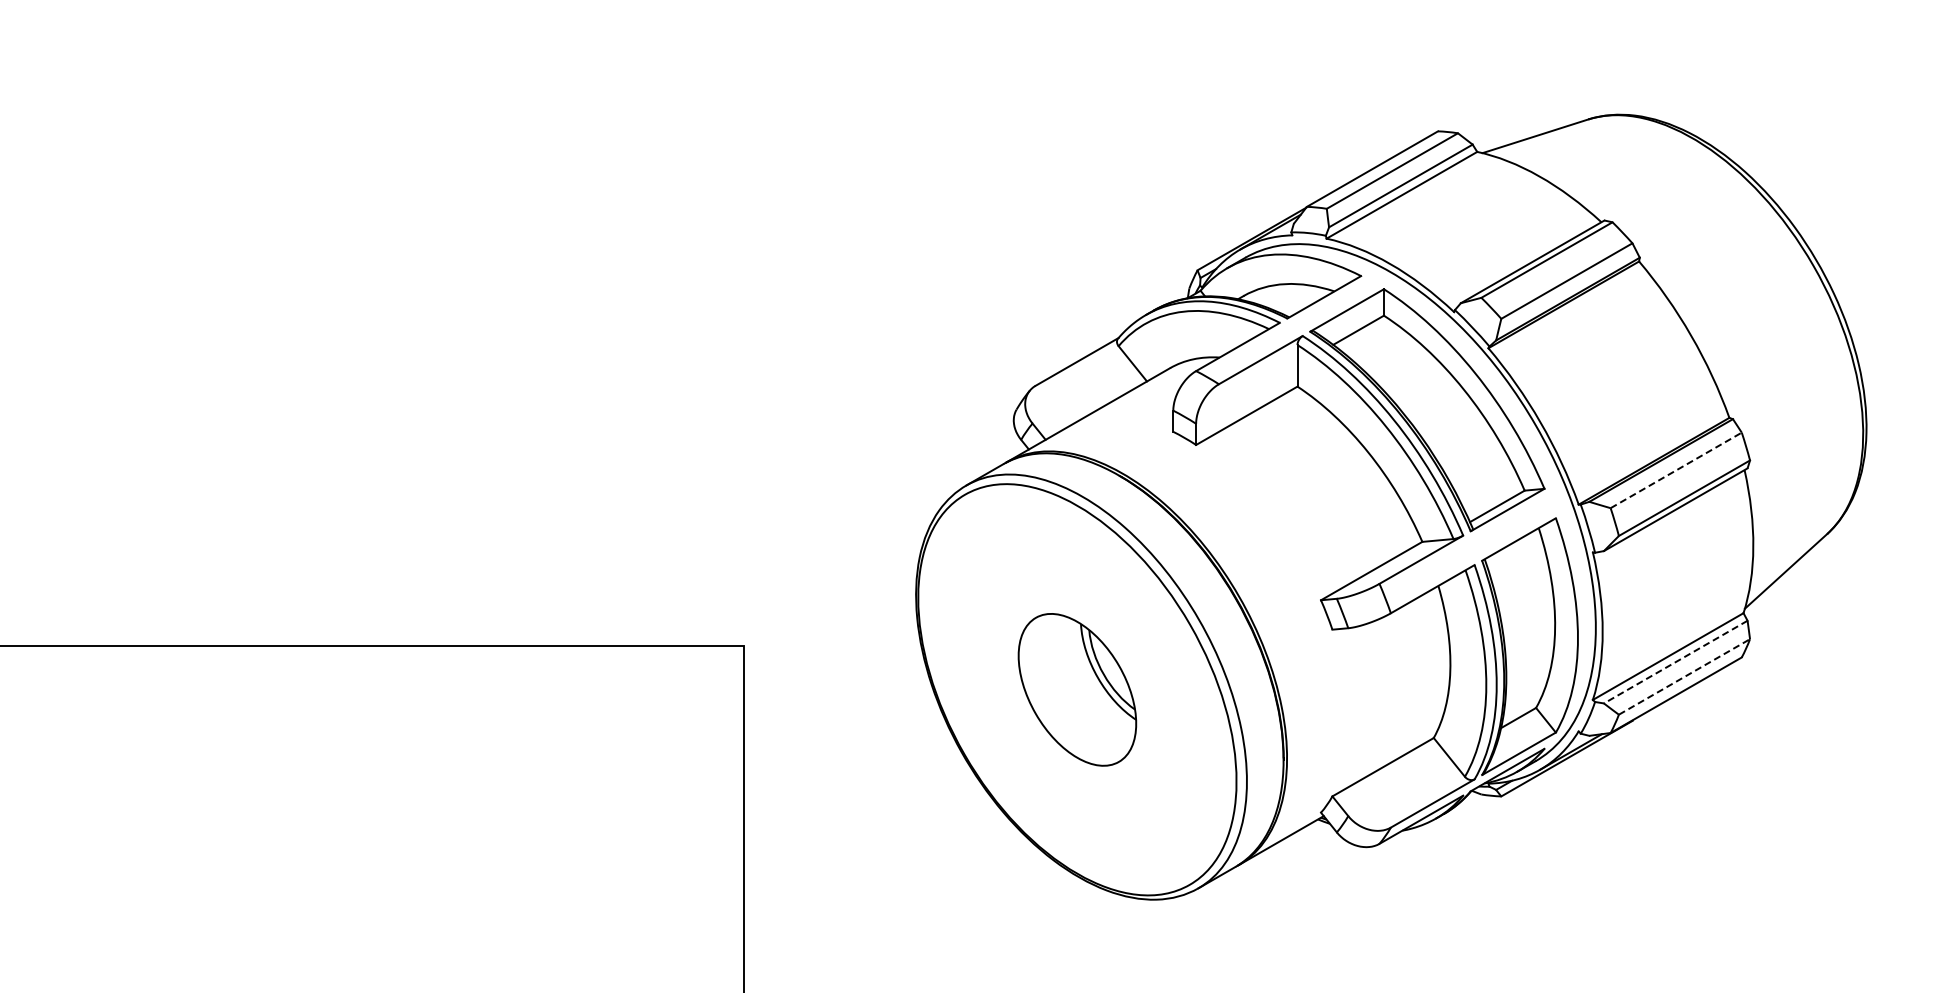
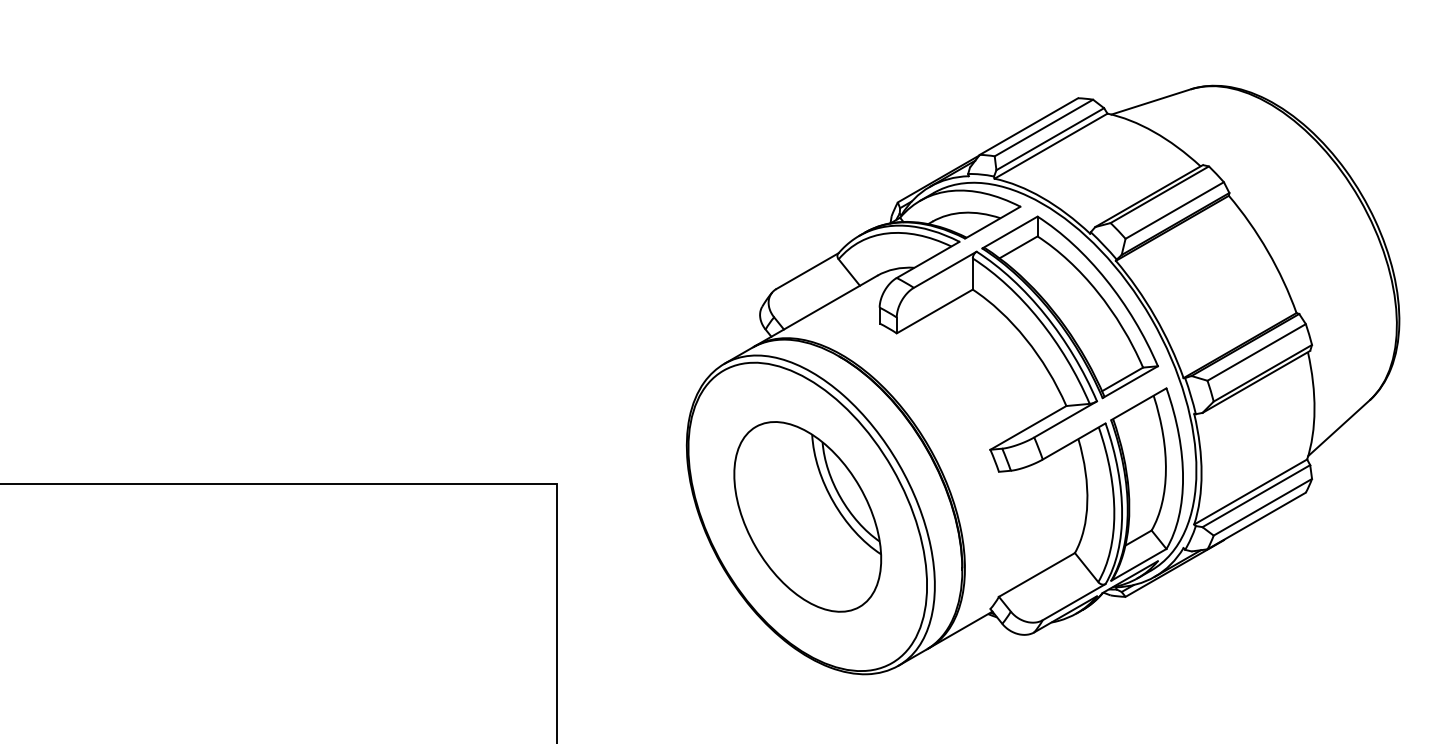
line: (1676, 470) -> (1256, 352), dashed -> solid
line: (1675, 662) -> (1256, 496), dashed -> solid
line: (1684, 676) -> (1262, 506), dashed -> solid
part: (1077, 689) -> (807, 516), size x1.67

